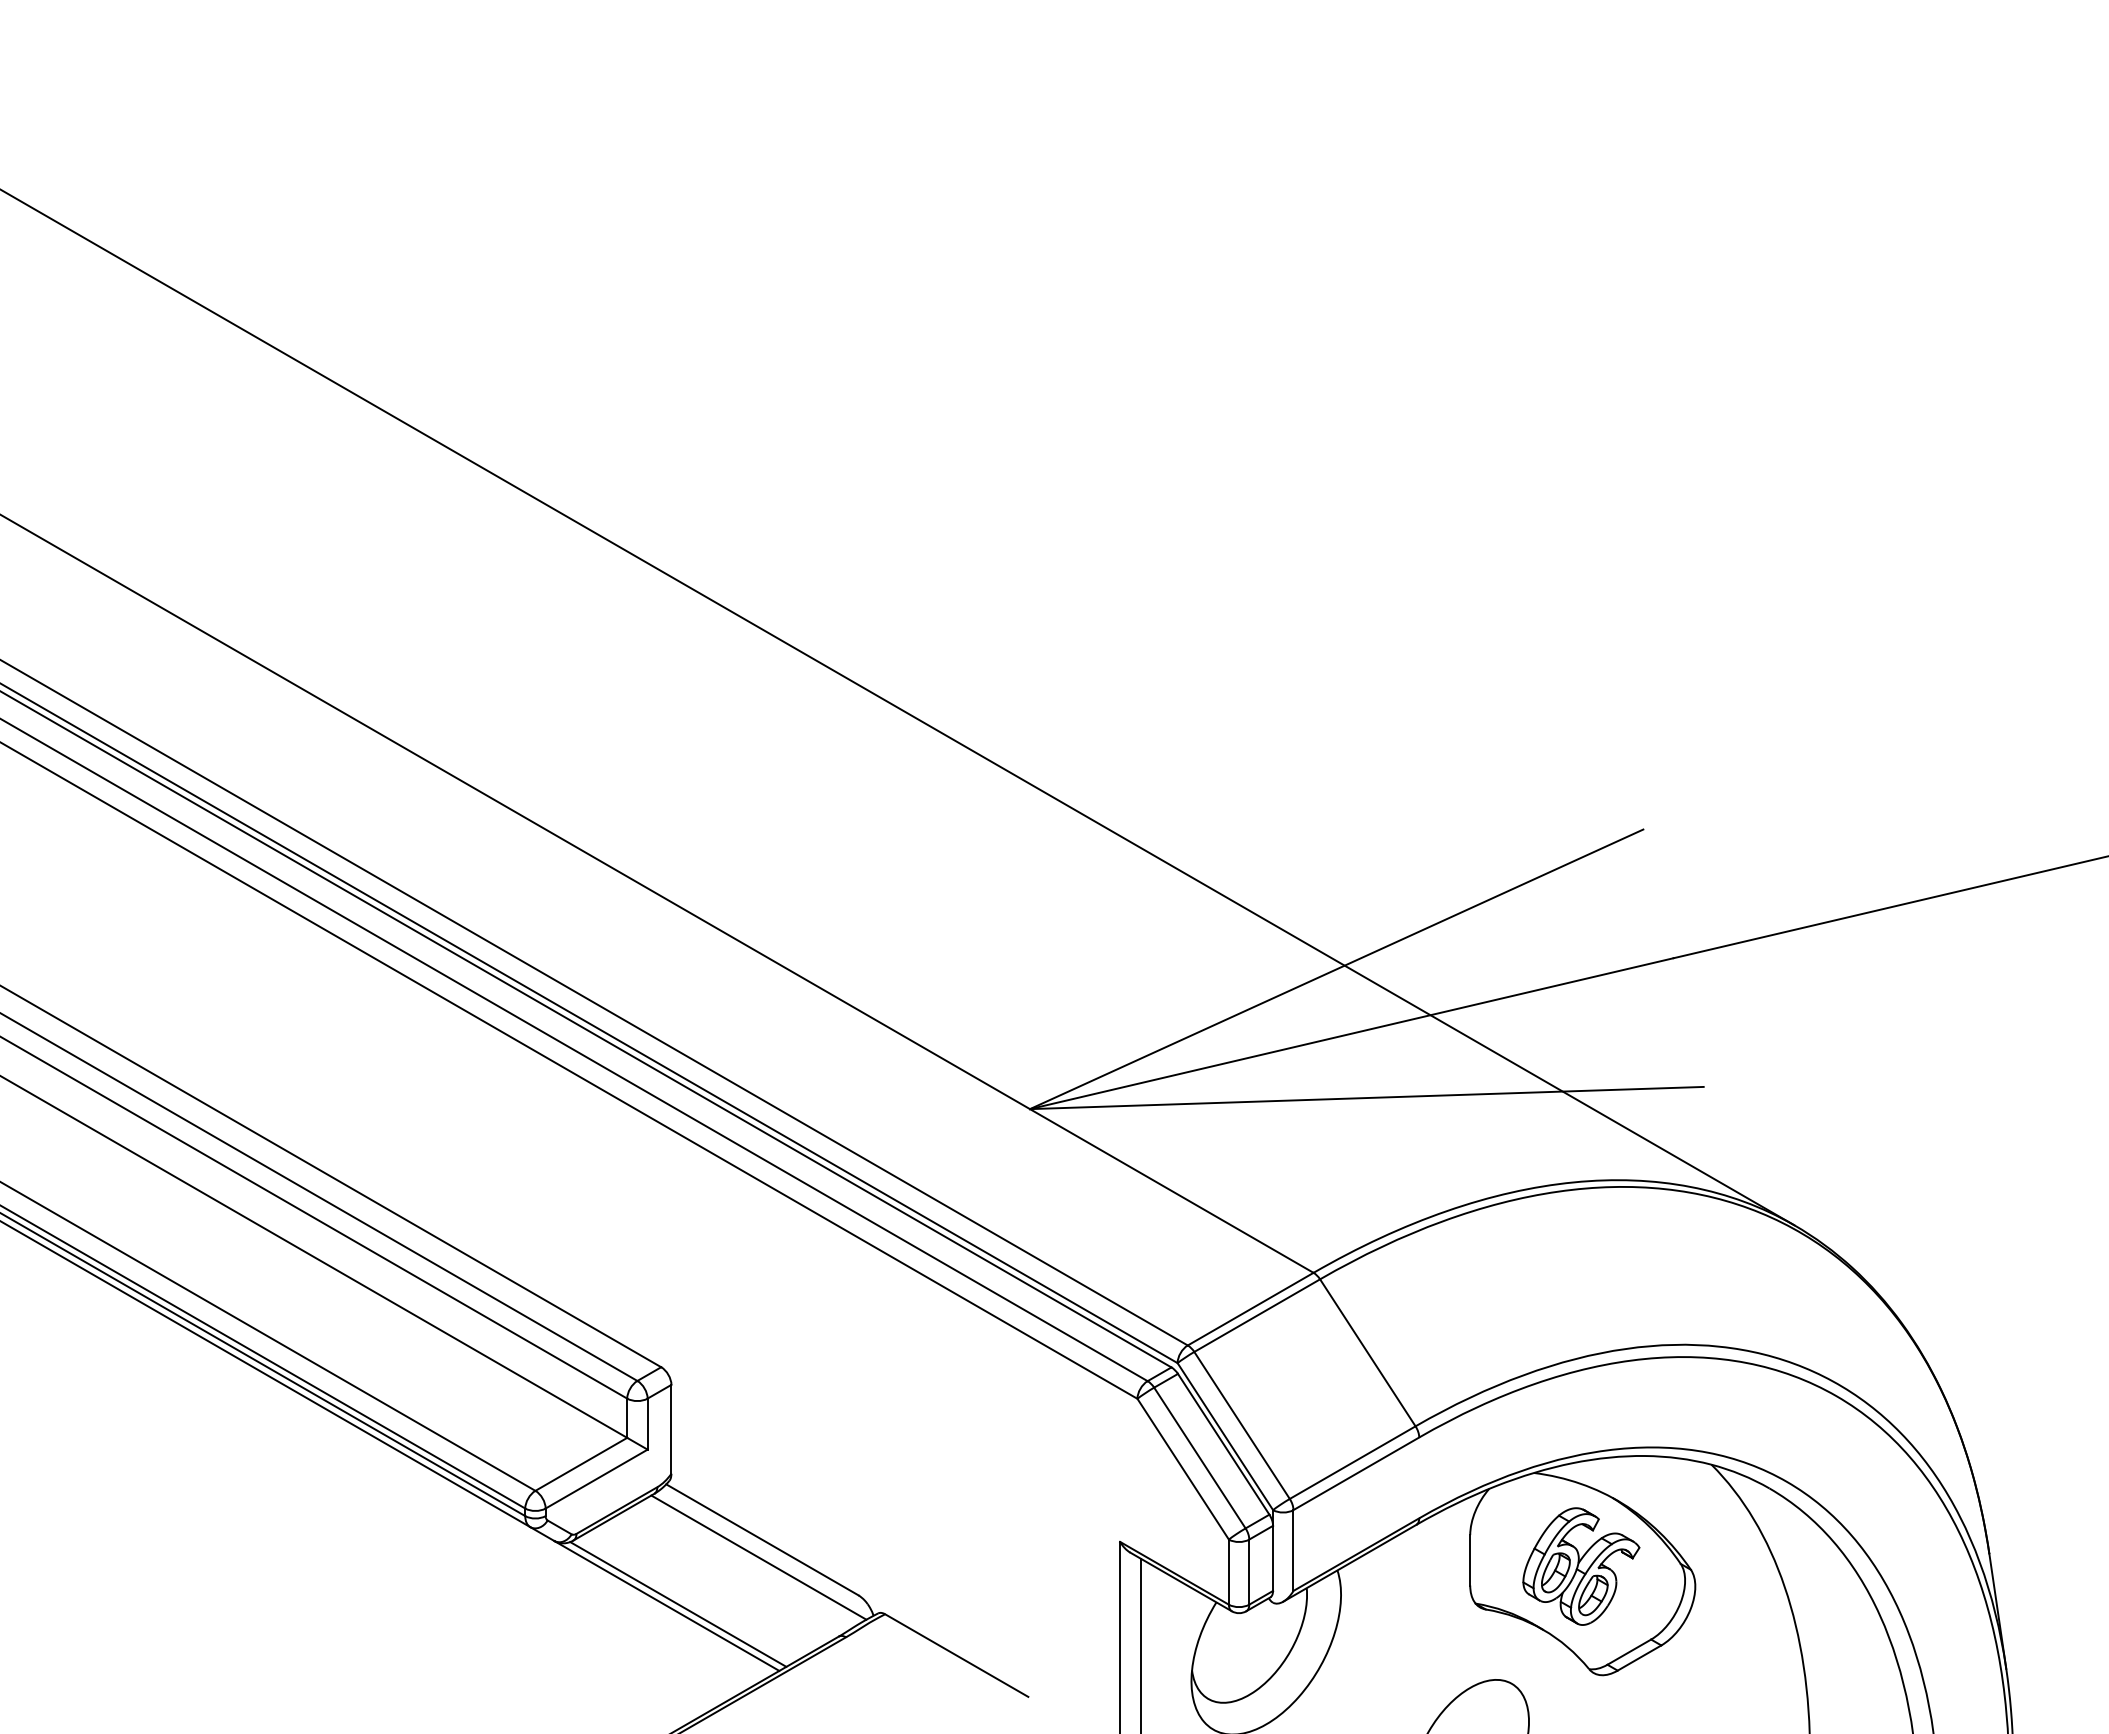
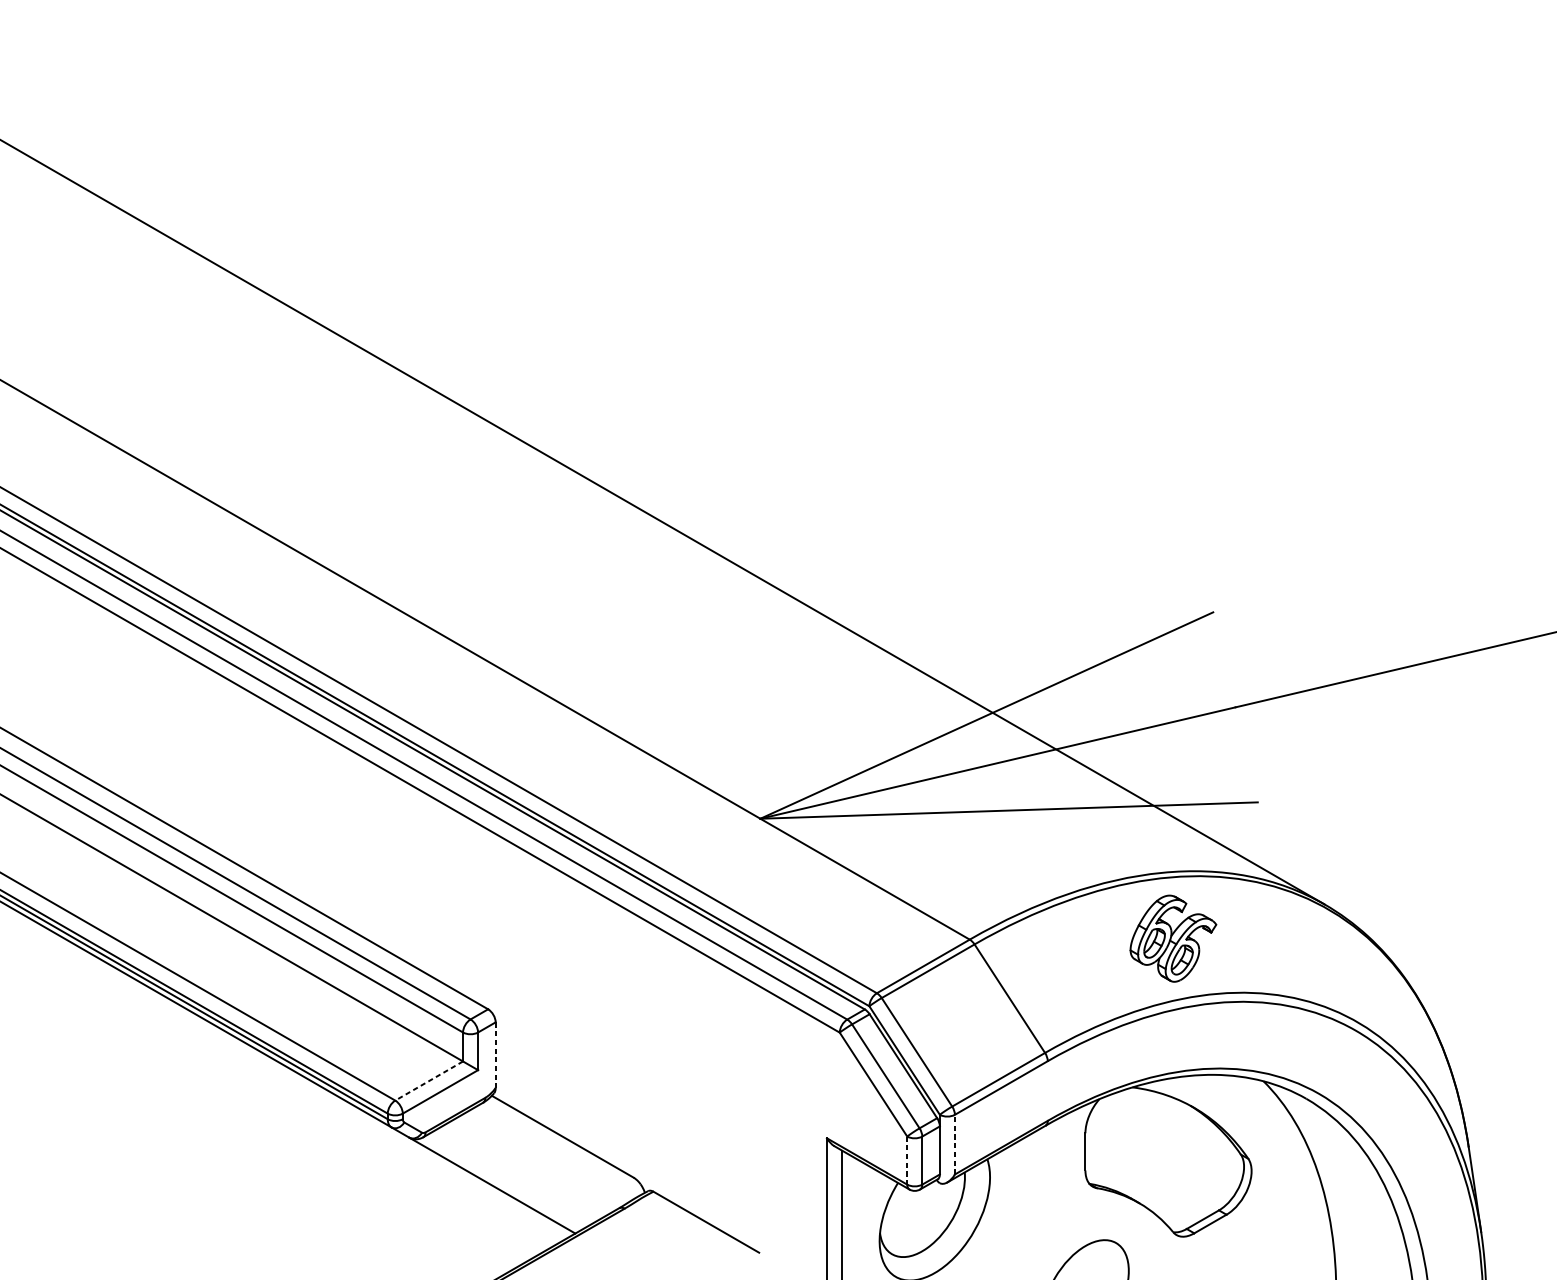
line: (671, 1429) -> (495, 1055), solid -> dashed
line: (581, 1464) -> (429, 1081), solid -> dashed
line: (1293, 1550) -> (954, 1144), solid -> dashed
line: (758, 1557) -> (559, 1149), removed
part: (1581, 1566) -> (1173, 938), moved
line: (1228, 1572) -> (906, 1160), solid -> dashed
line: (678, 1604) -> (500, 1184), removed

